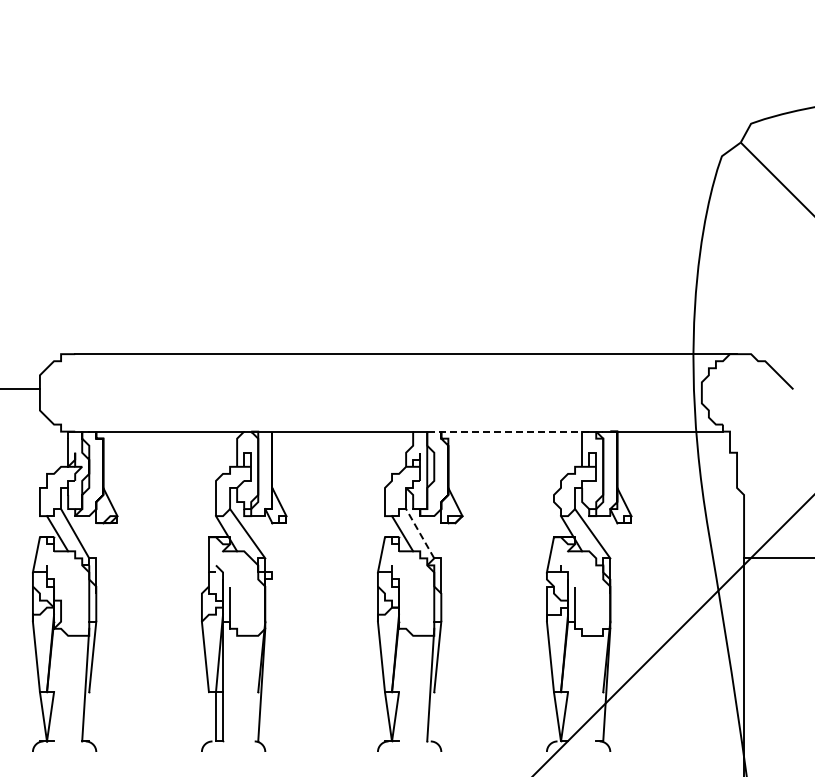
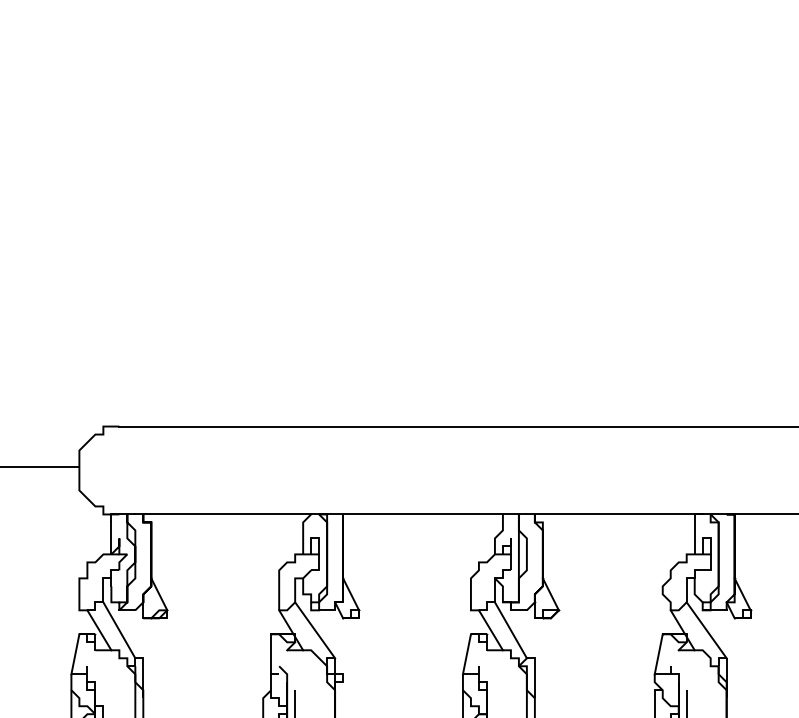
line: (511, 431) -> (614, 514), dashed -> solid
line: (419, 533) -> (510, 630), dashed -> solid

